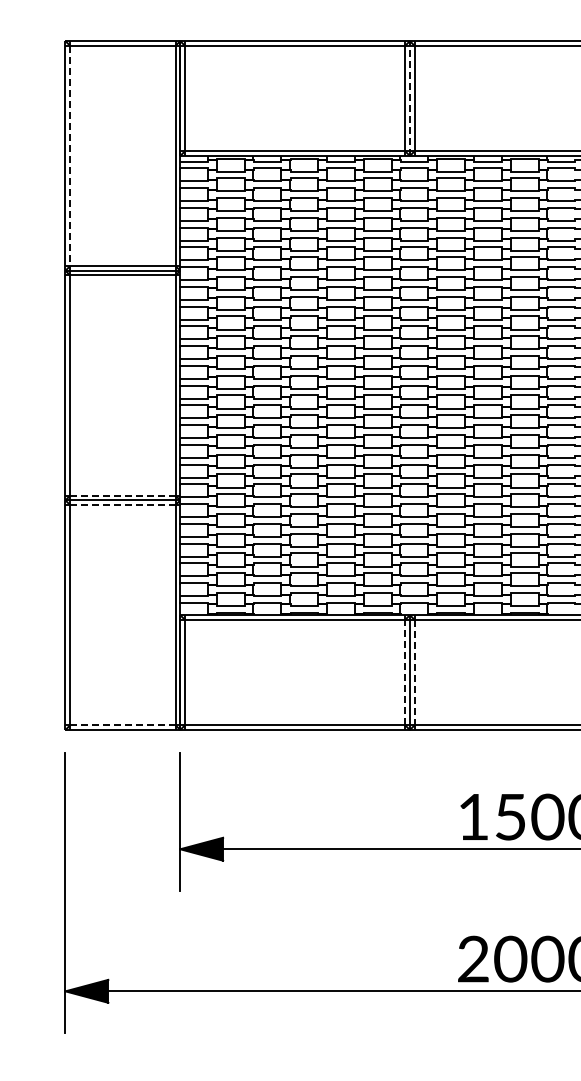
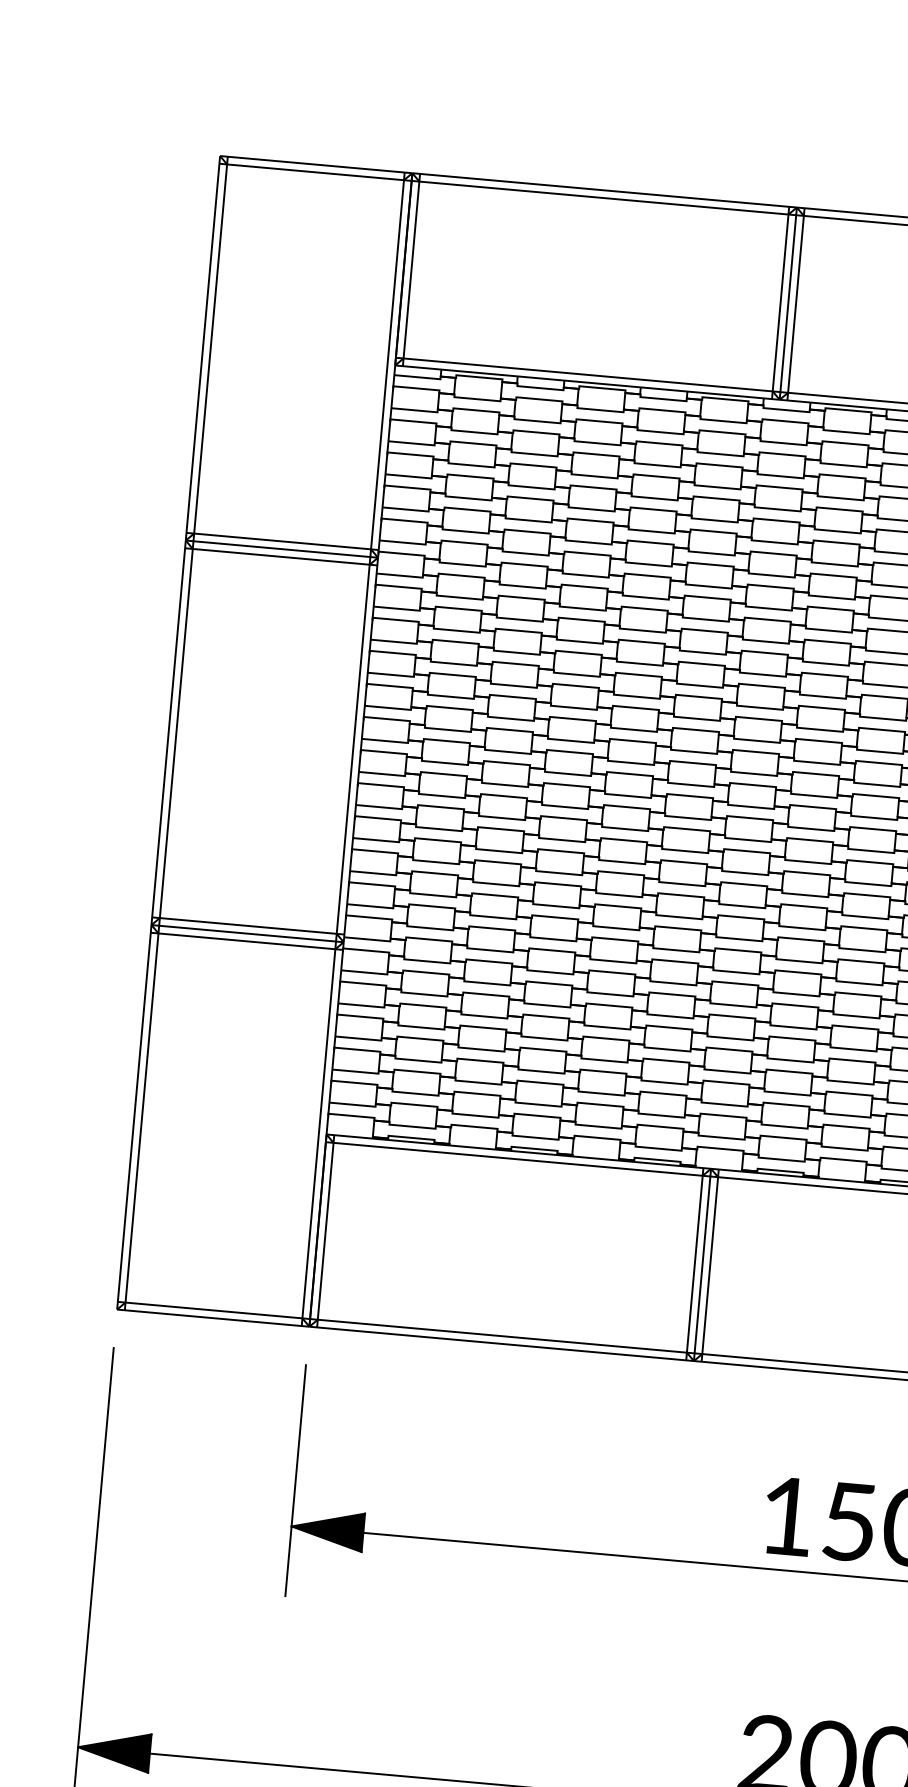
line: (409, 98) -> (787, 303), dashed -> solid
line: (70, 156) -> (211, 349), dashed -> solid
line: (122, 495) -> (247, 925), dashed -> solid
line: (122, 504) -> (246, 940), dashed -> solid
line: (405, 672) -> (695, 1264), dashed -> solid
line: (414, 672) -> (710, 1265), dashed -> solid
line: (122, 725) -> (213, 1310), dashed -> solid

